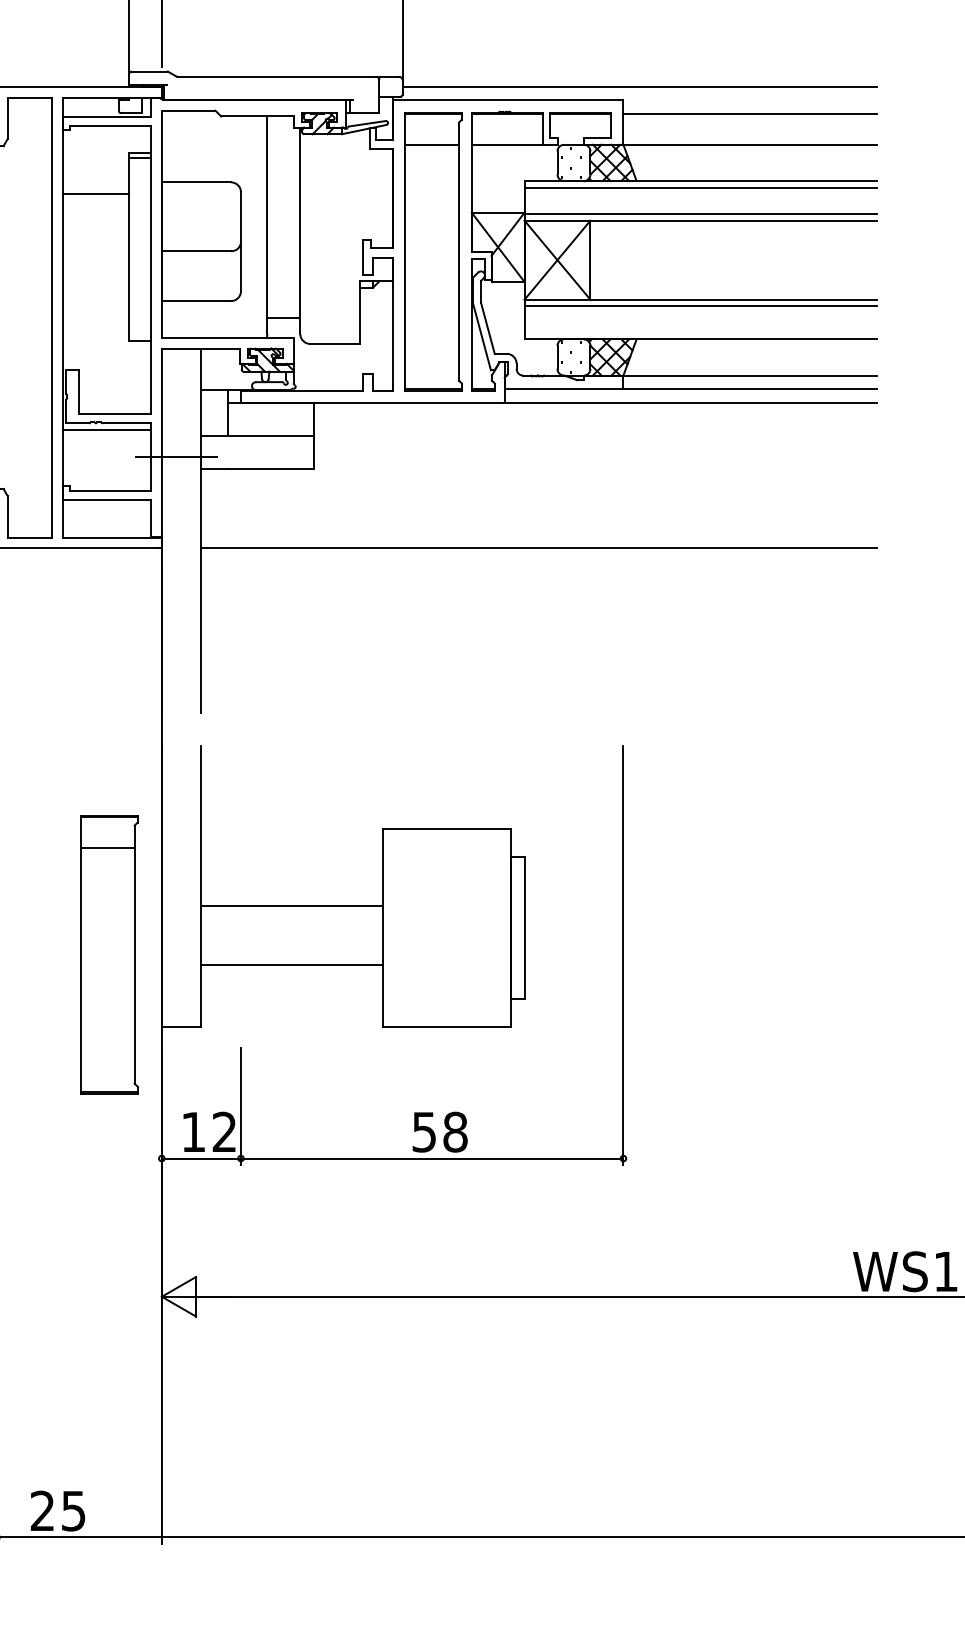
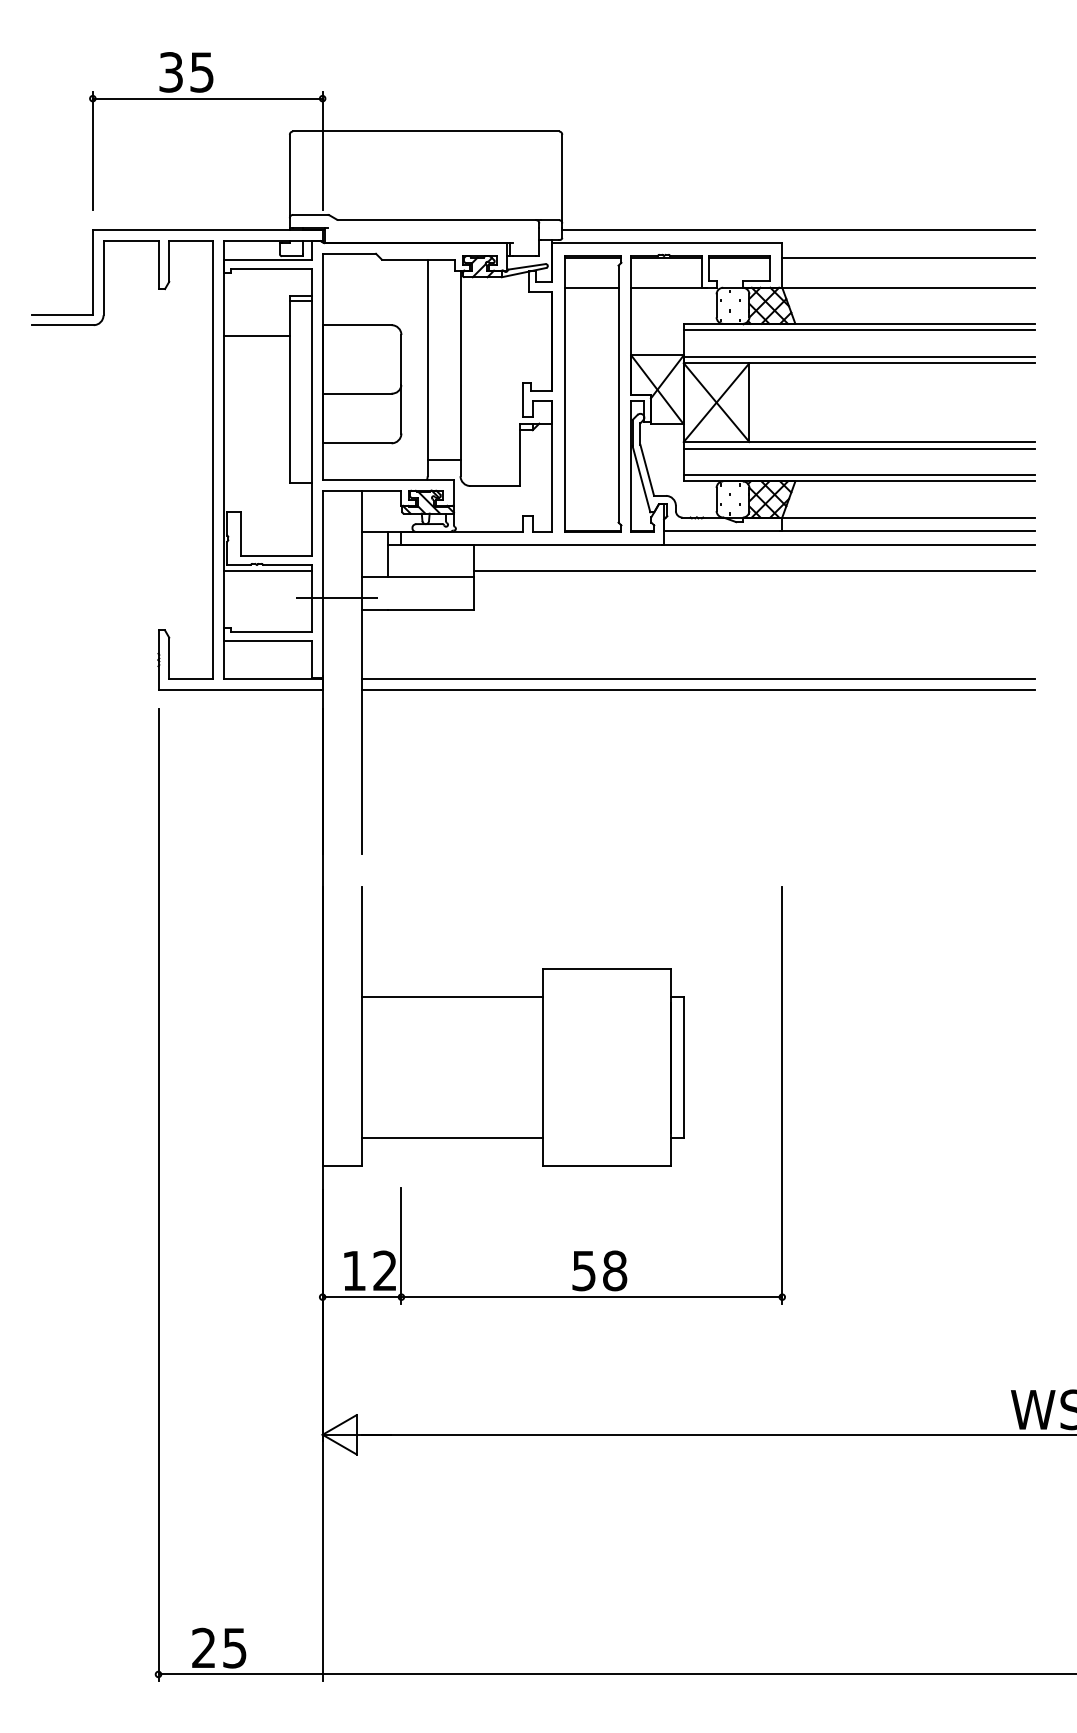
line: (701, 332) -> (859, 474), added
line: (595, 429) -> (754, 571), added
line: (539, 537) -> (698, 678), added
line: (292, 905) -> (452, 996), moved
part: (109, 954) -> (270, 1093), removed
line: (292, 964) -> (452, 1137), moved

